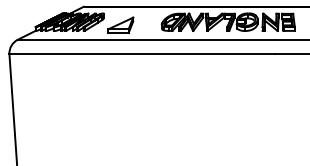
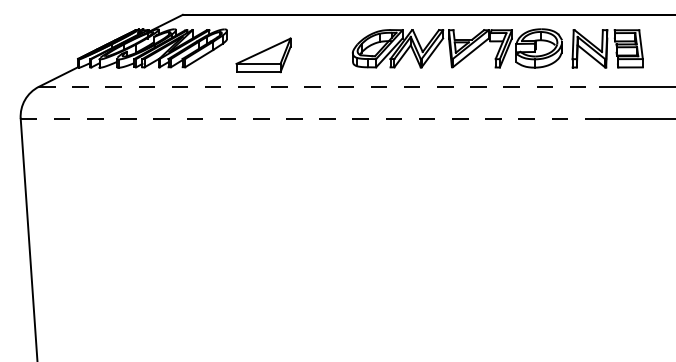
line: (146, 39) -> (319, 86), solid -> dashed
line: (142, 54) -> (310, 118), solid -> dashed

